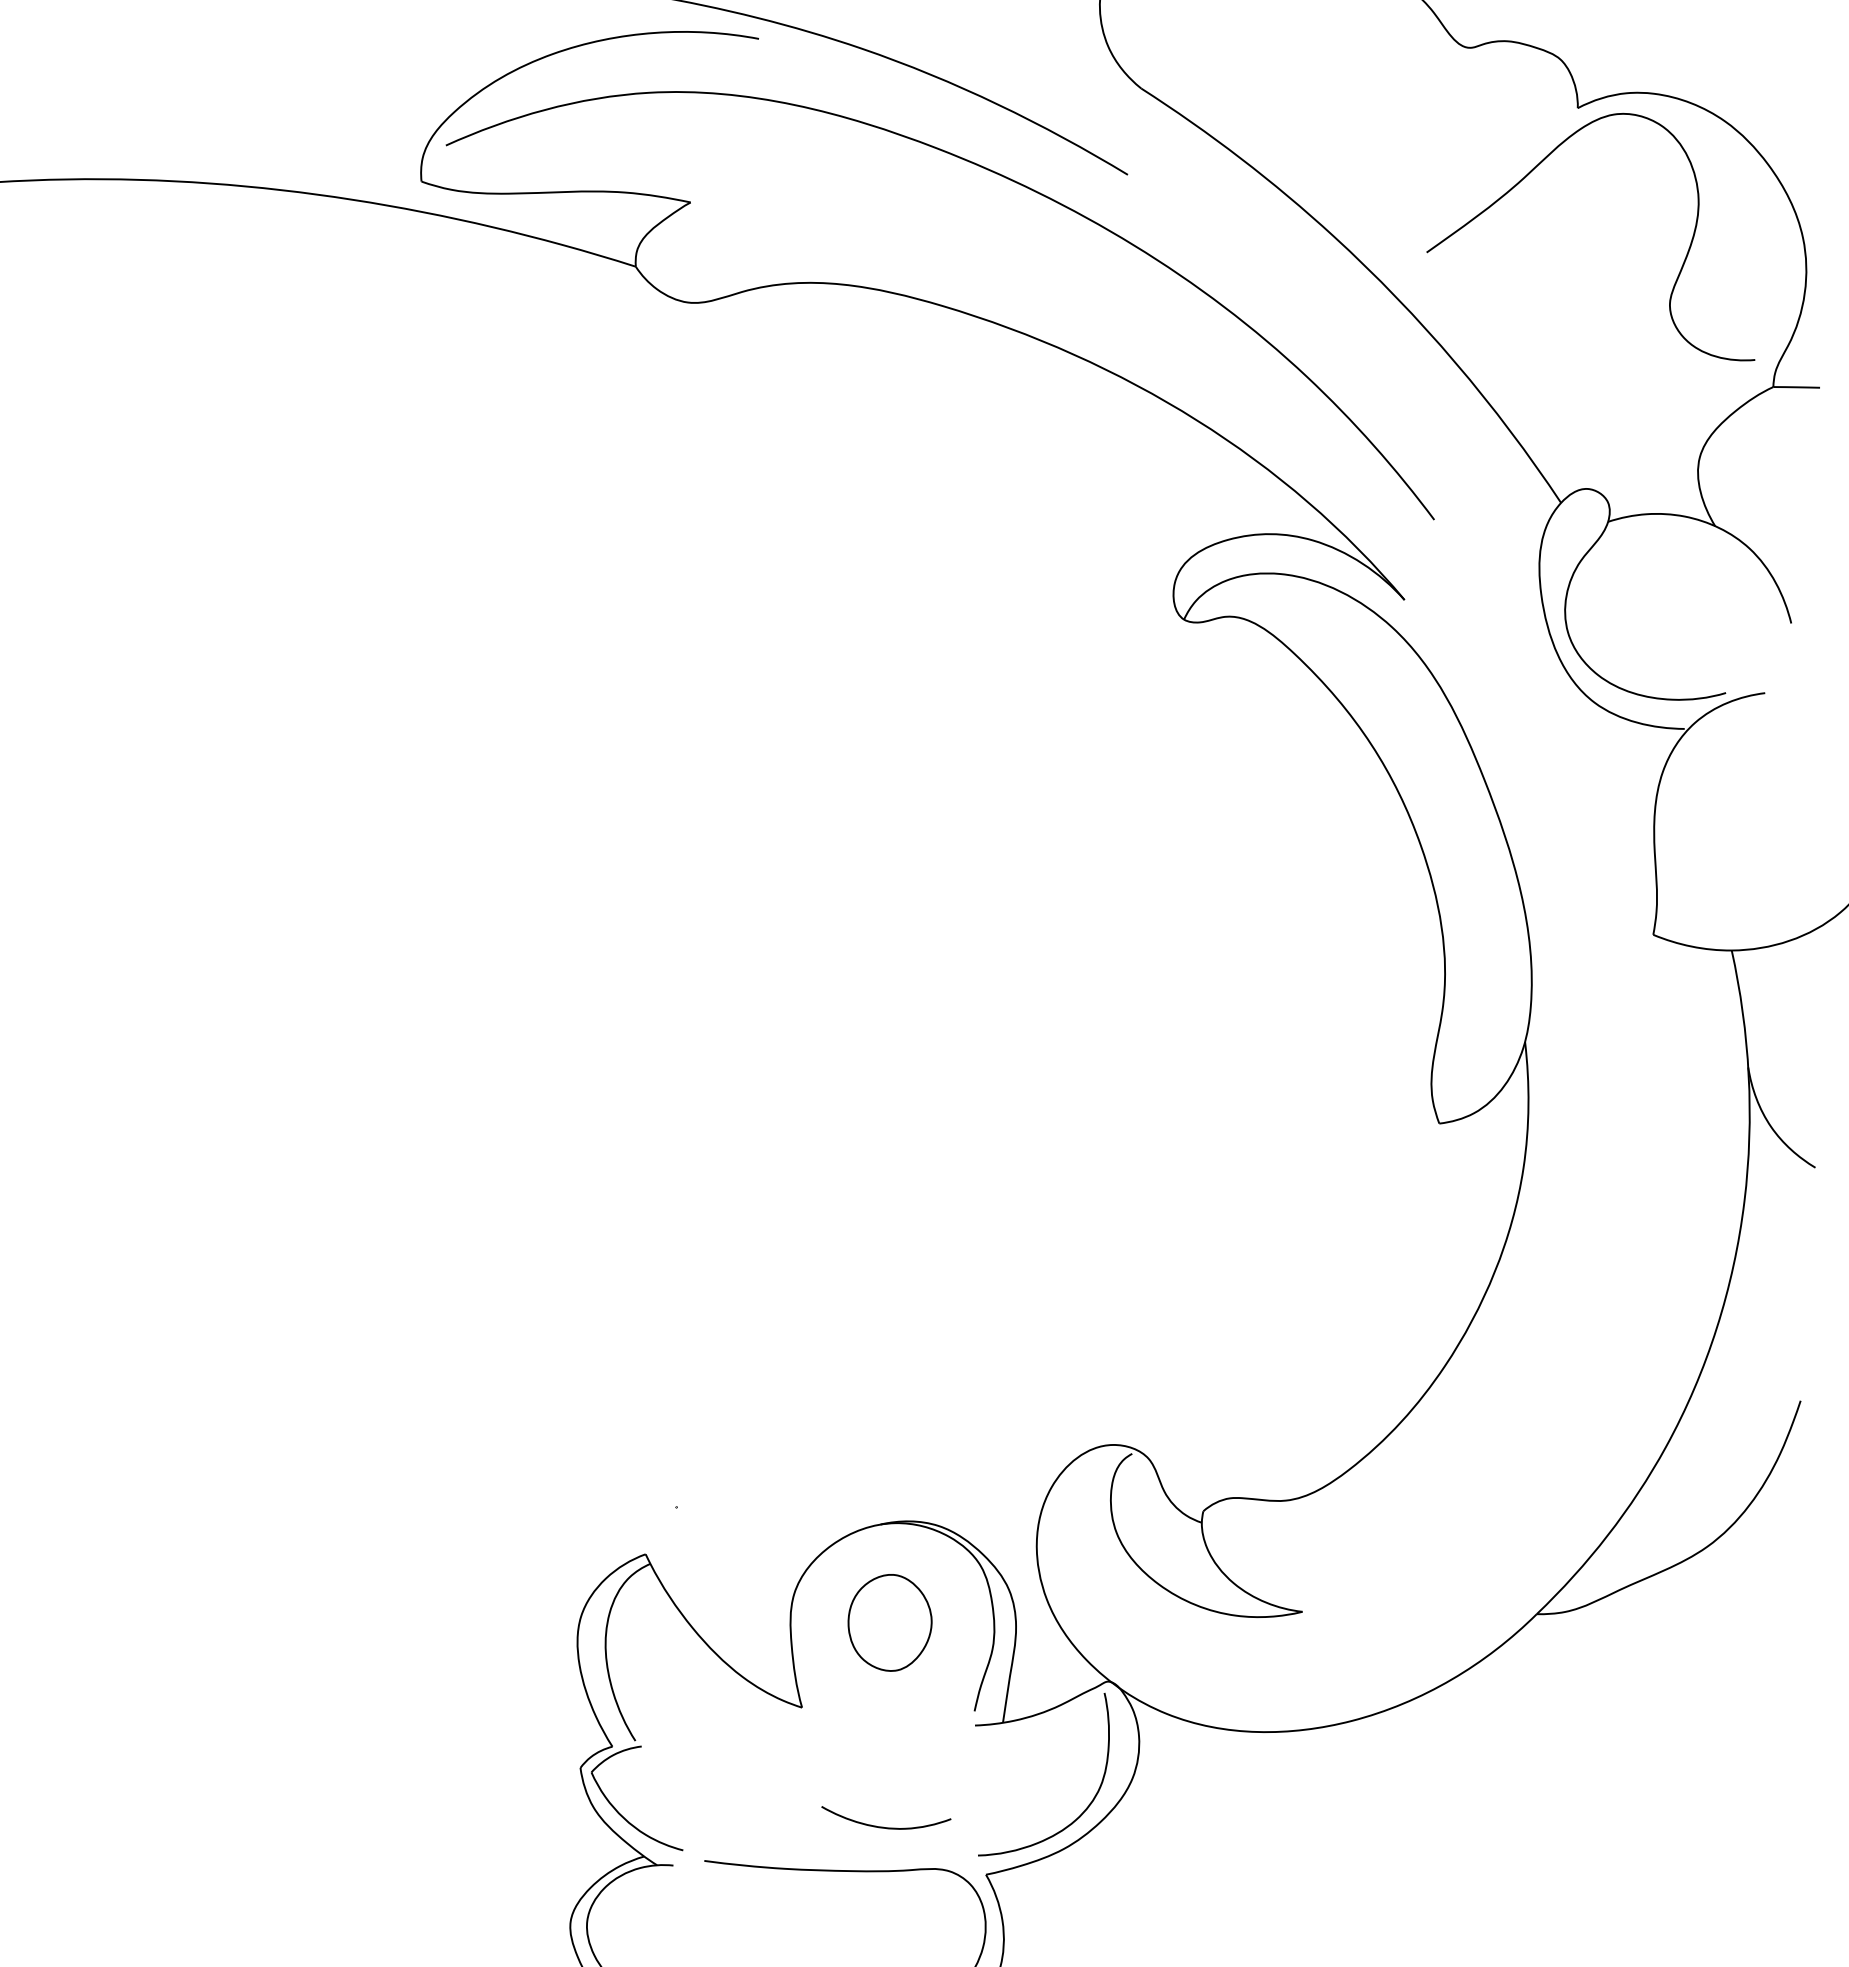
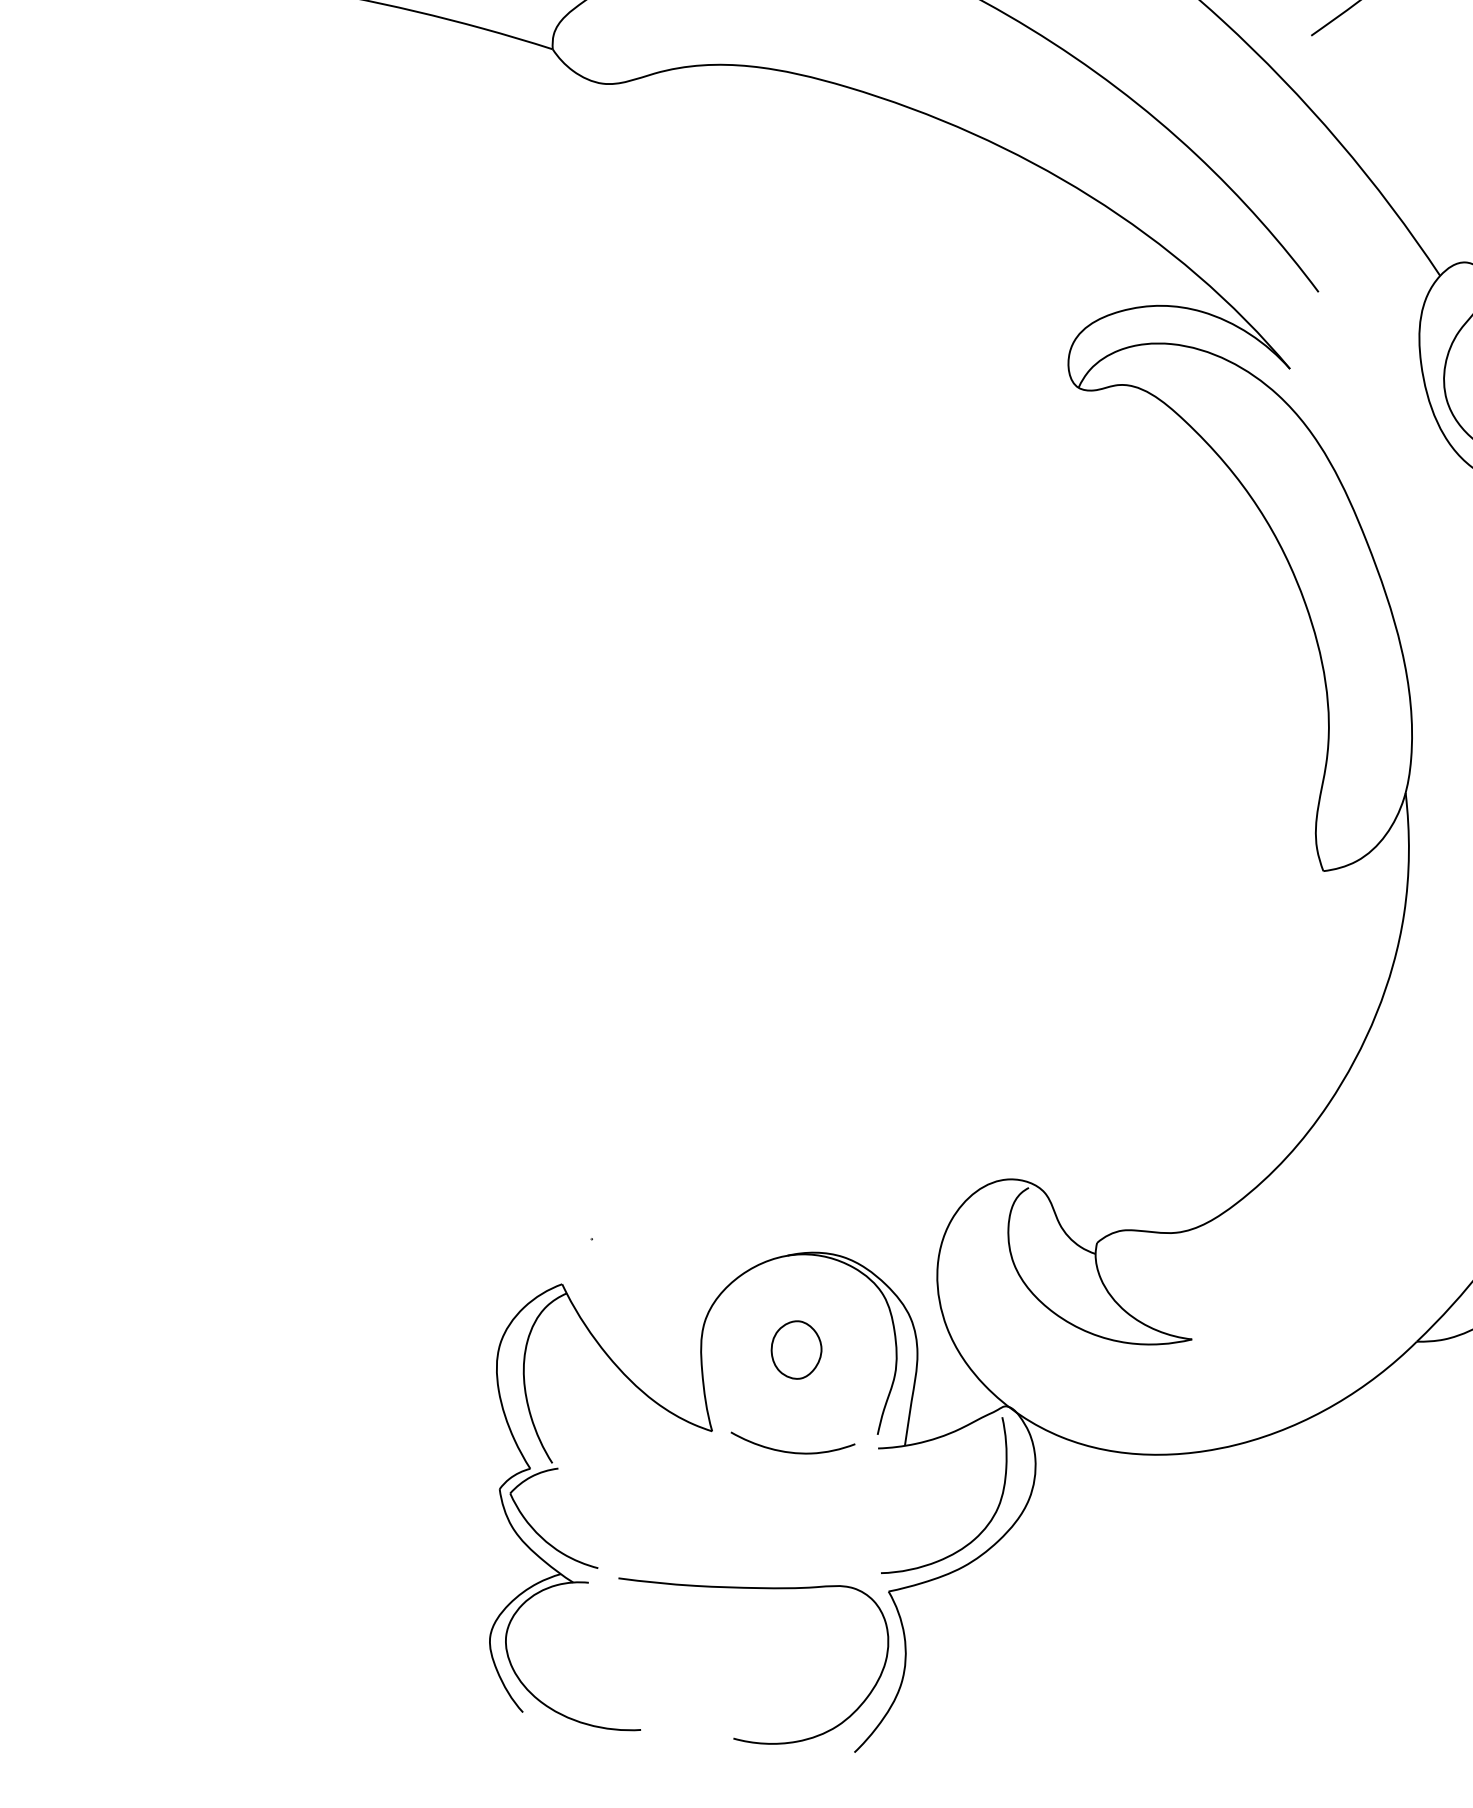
part: (889, 1622) -> (796, 1349), size x0.62
curve: (883, 1826) -> (790, 1451), moved

